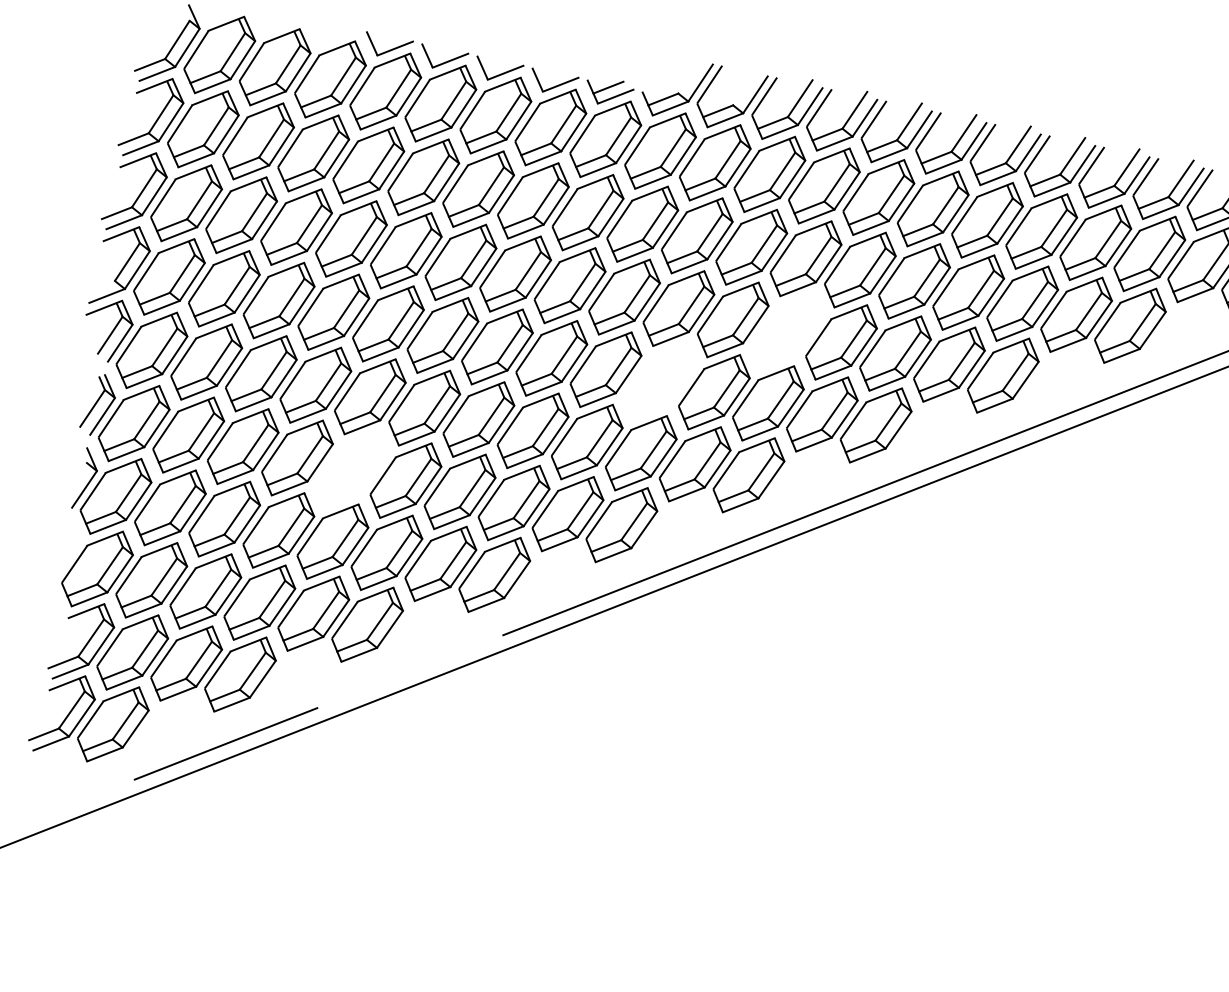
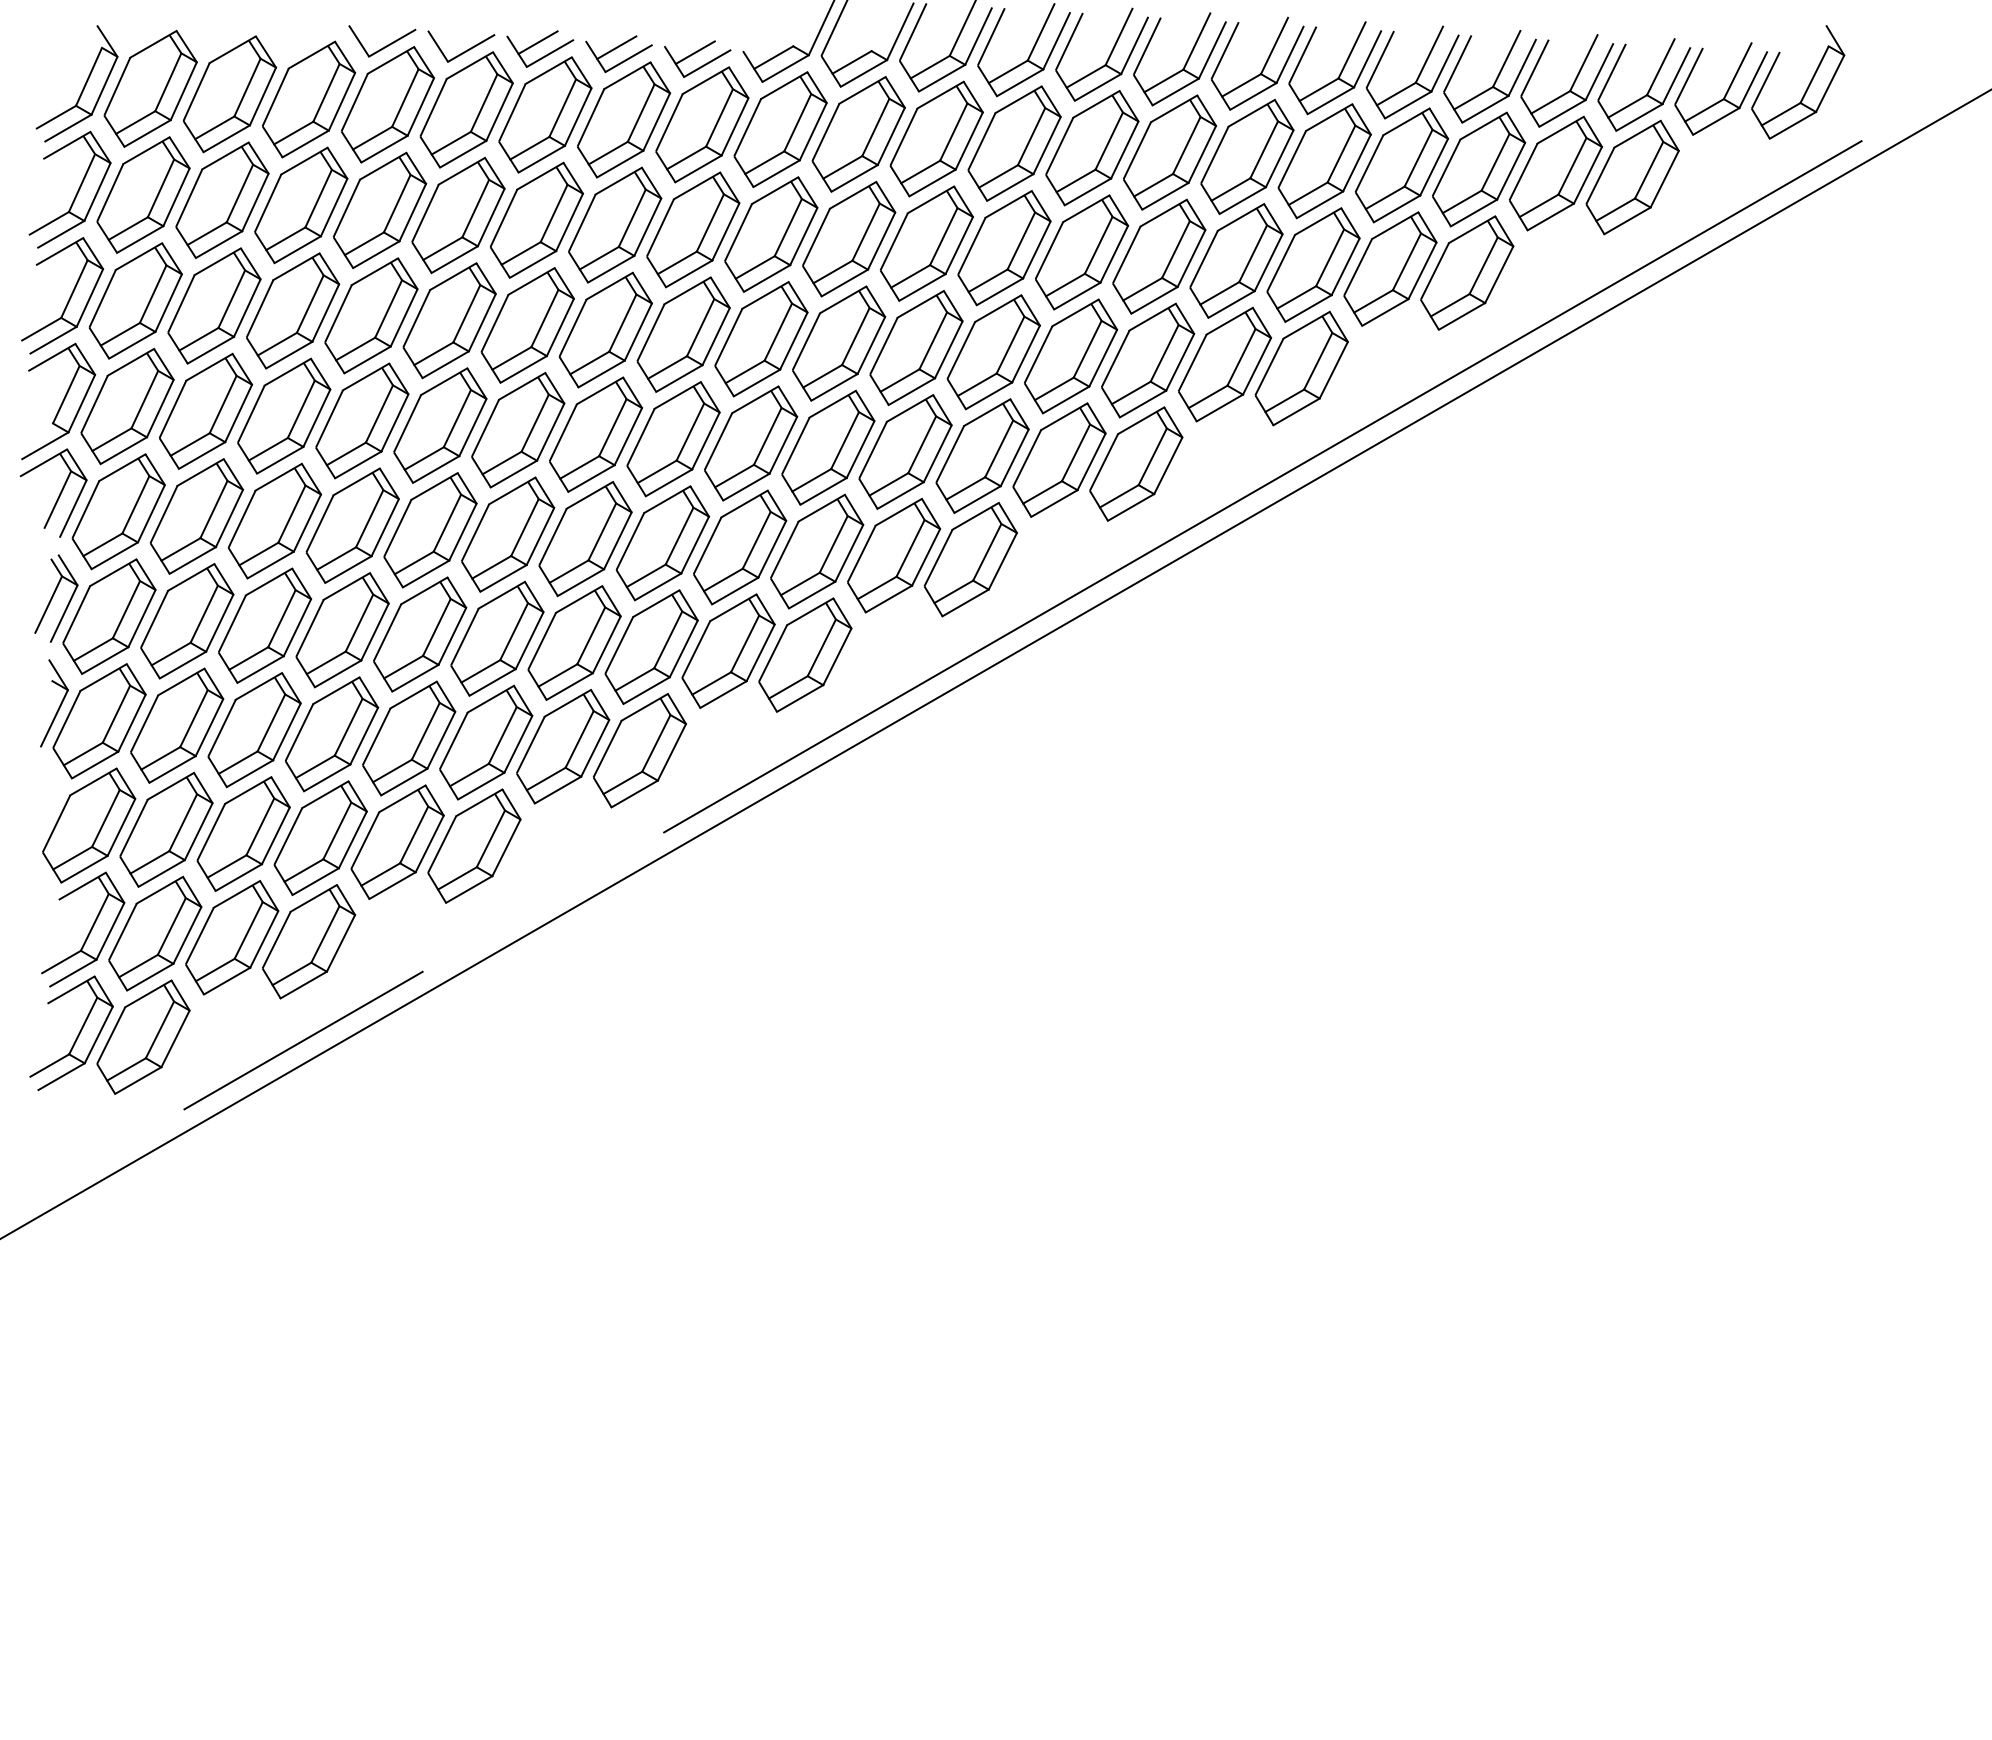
line: (498, 63) -> (537, 42), added
line: (553, 75) -> (616, 47), added
part: (787, 331) -> (993, 352), added
part: (660, 380) -> (828, 447), added
part: (352, 469) -> (420, 634), added

